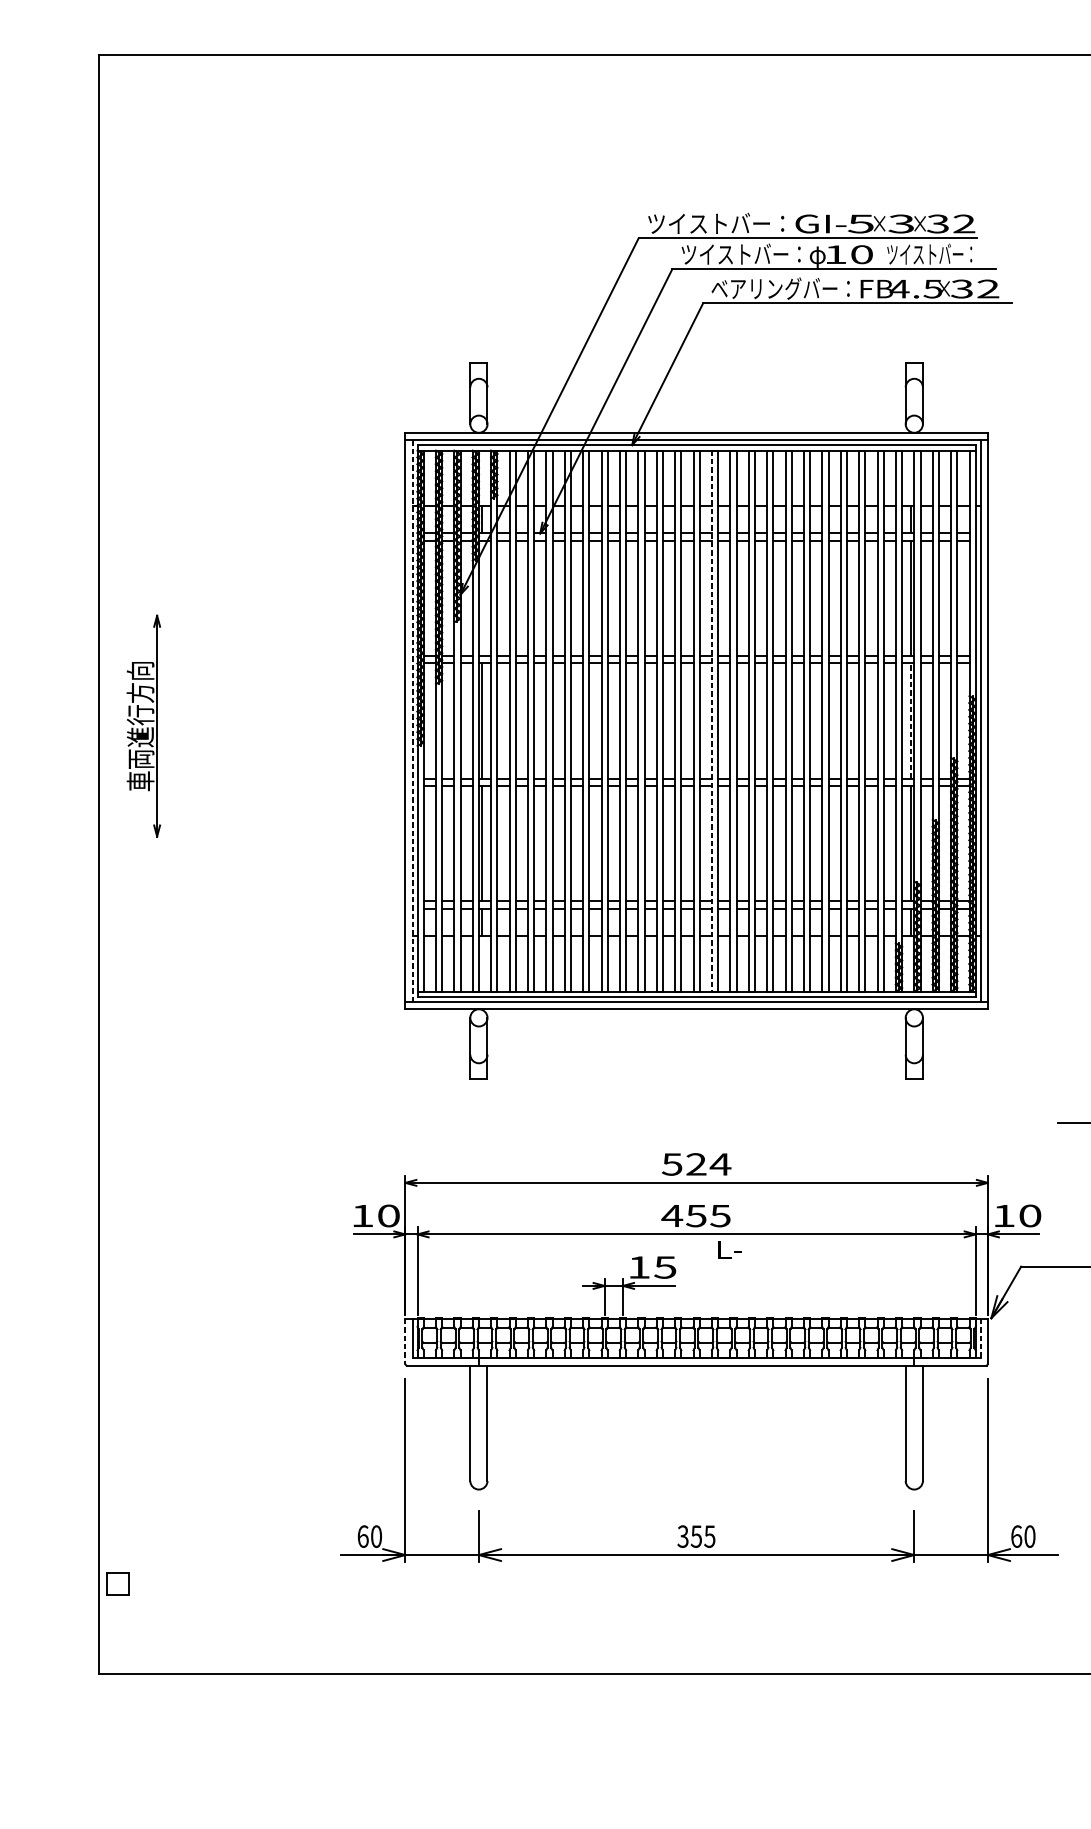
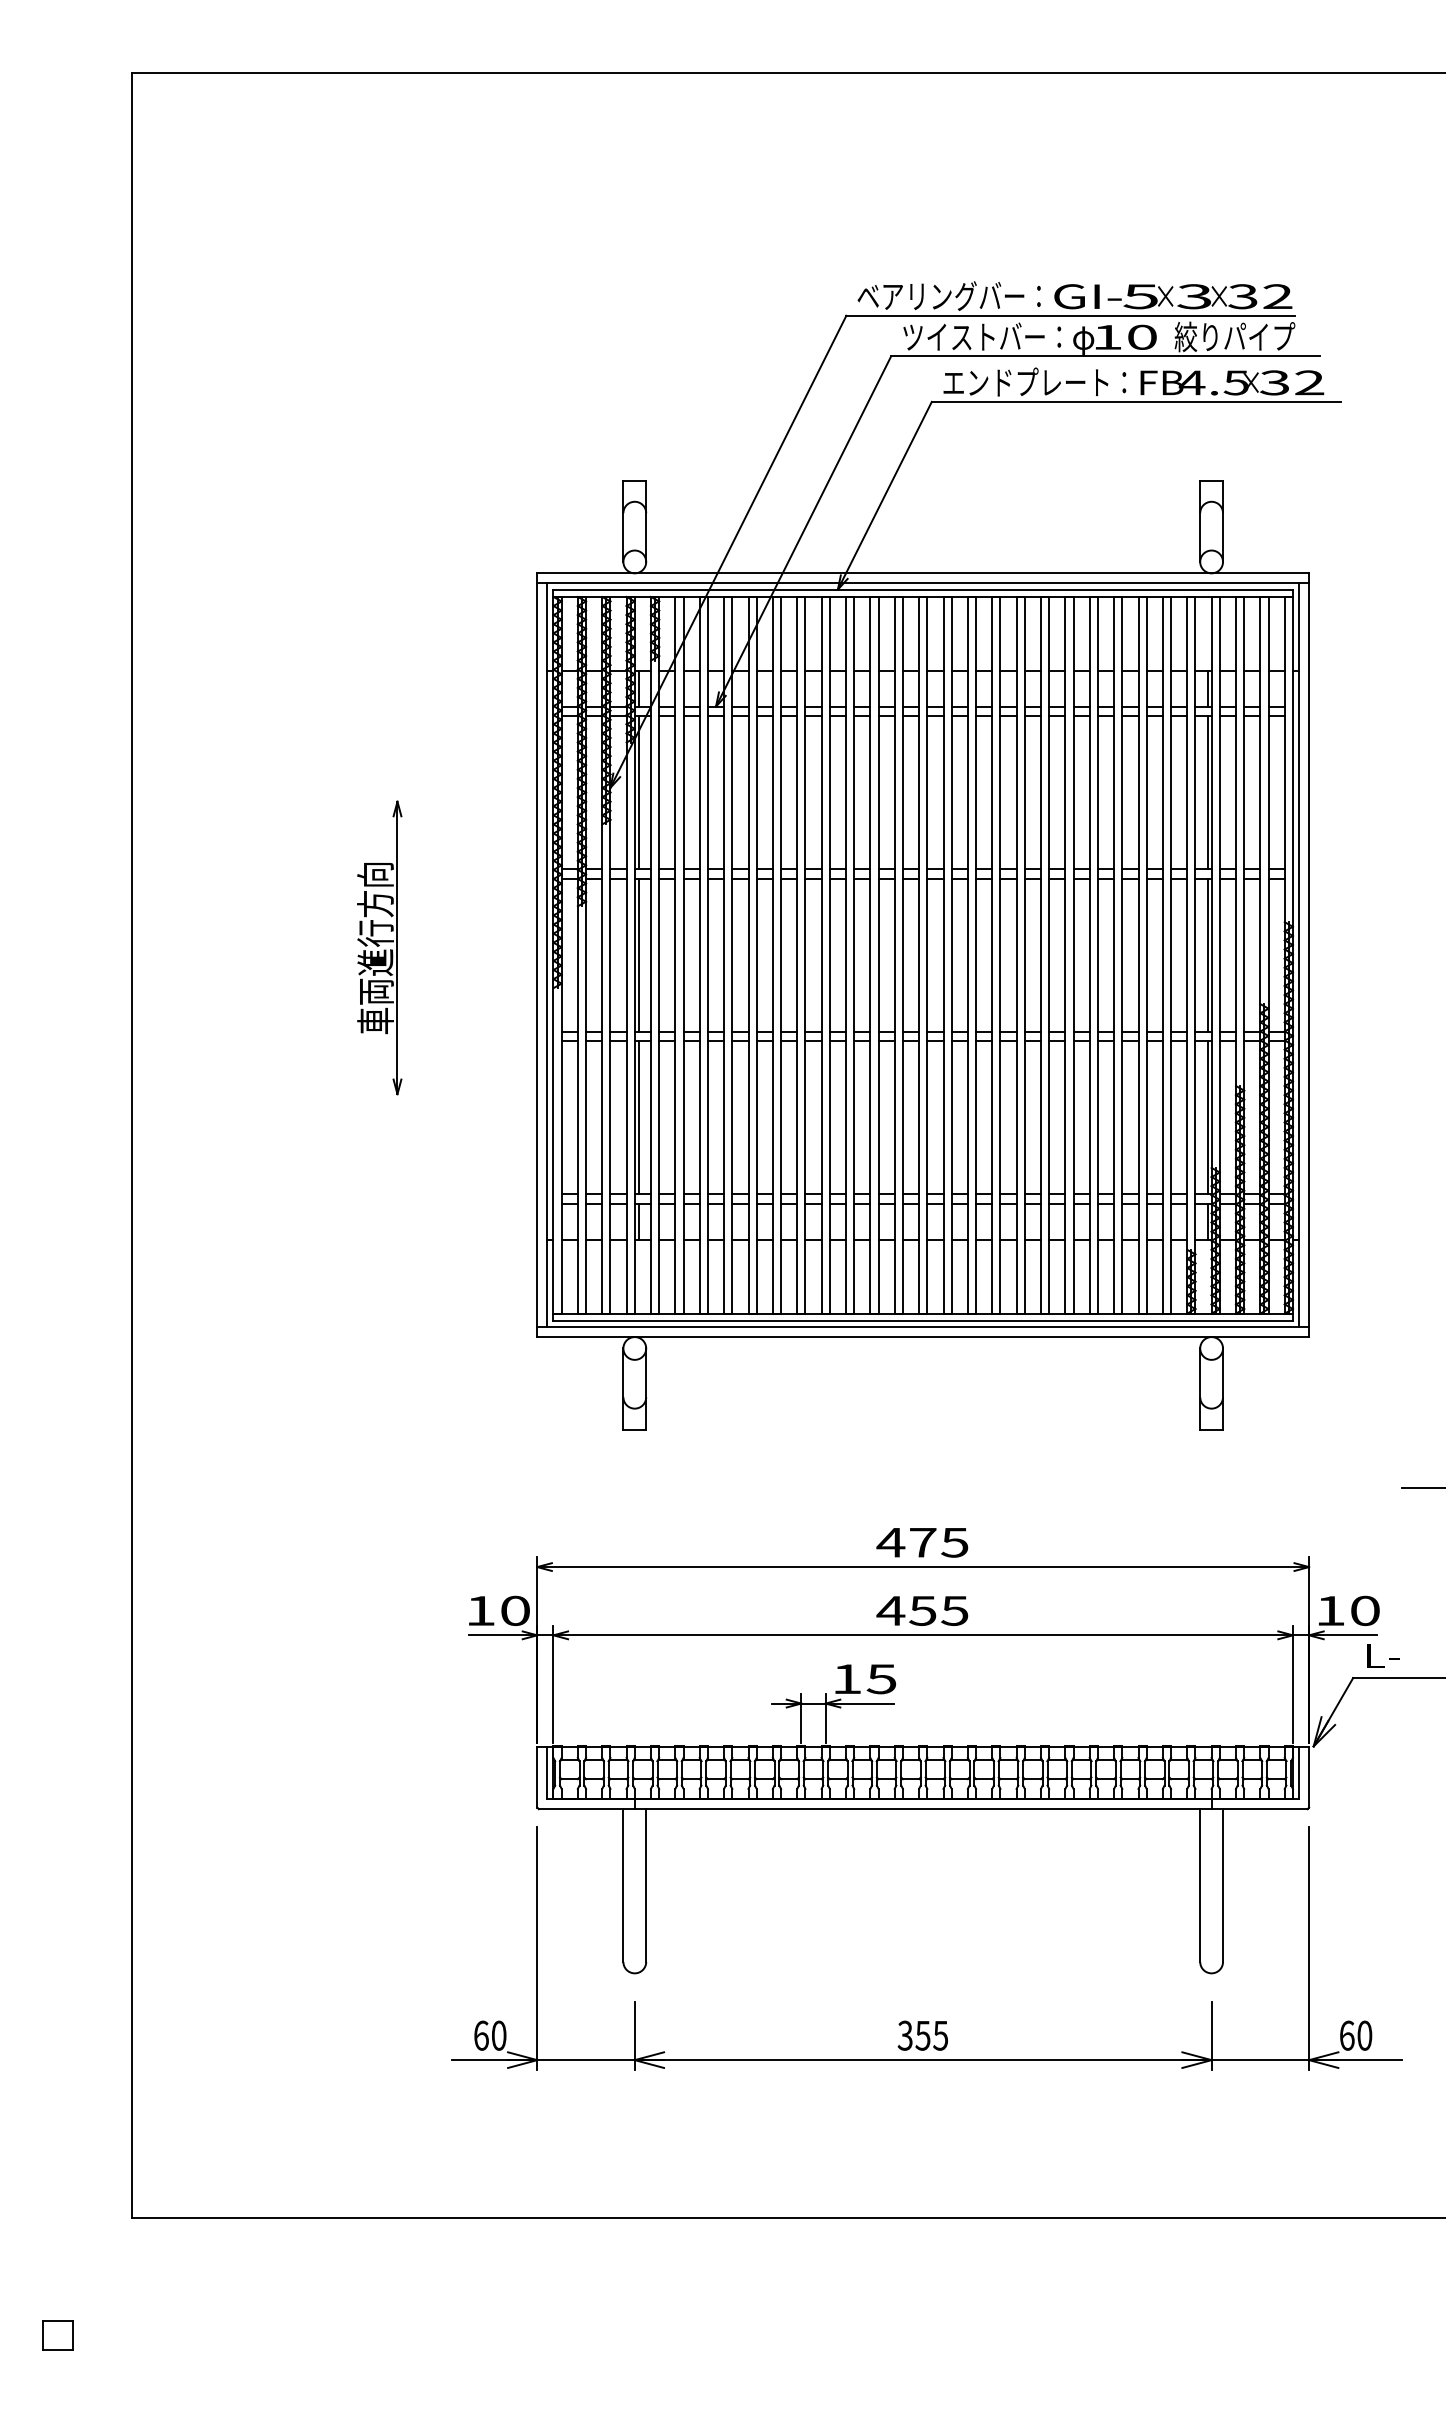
text: (715, 223) -> (948, 295), ツイストバー： -> ベアリングバー：
text: (931, 254) -> (1234, 336), ツイストバー： -> 絞りパイプ
text: (774, 288) -> (1026, 382), ベアリングバー： -> エンドプレート：
line: (481, 598) -> (638, 792), added
line: (413, 720) -> (547, 954), dashed -> solid
line: (911, 720) -> (1207, 954), dashed -> solid
line: (711, 721) -> (943, 955), dashed -> solid
part: (143, 725) -> (379, 947), moved
text: (696, 1164) -> (922, 1542), 524 -> 475
text: (730, 1249) -> (1383, 1655), moved
line: (980, 1338) -> (1299, 1773), dashed -> solid
line: (405, 1341) -> (537, 1777), dashed -> solid
part: (117, 1584) -> (57, 2335), moved

